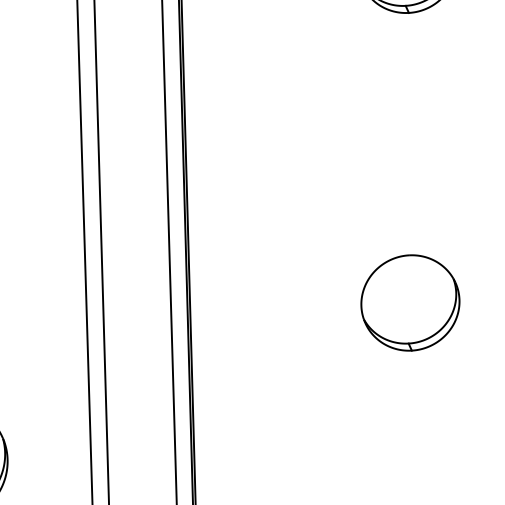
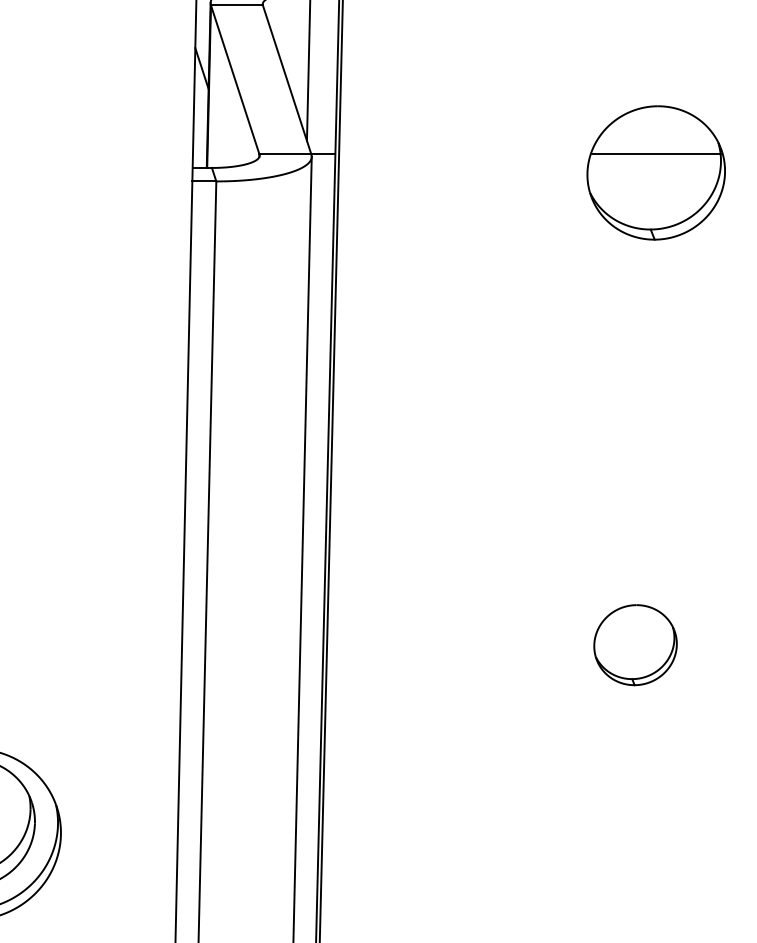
part: (410, 302) -> (635, 644), size x0.6

